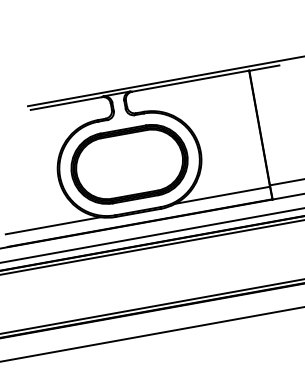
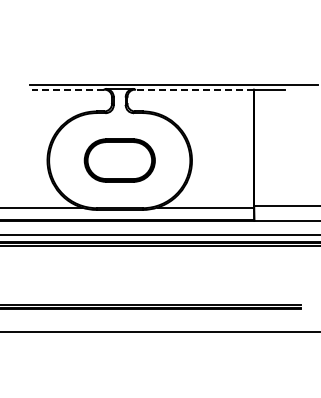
line: (190, 81) -> (194, 89), solid -> dashed
line: (65, 103) -> (67, 89), solid -> dashed
part: (129, 164) -> (119, 160), size x0.6

